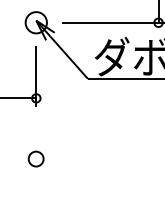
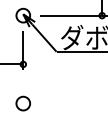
part: (35, 158) -> (22, 103), size x1.43

